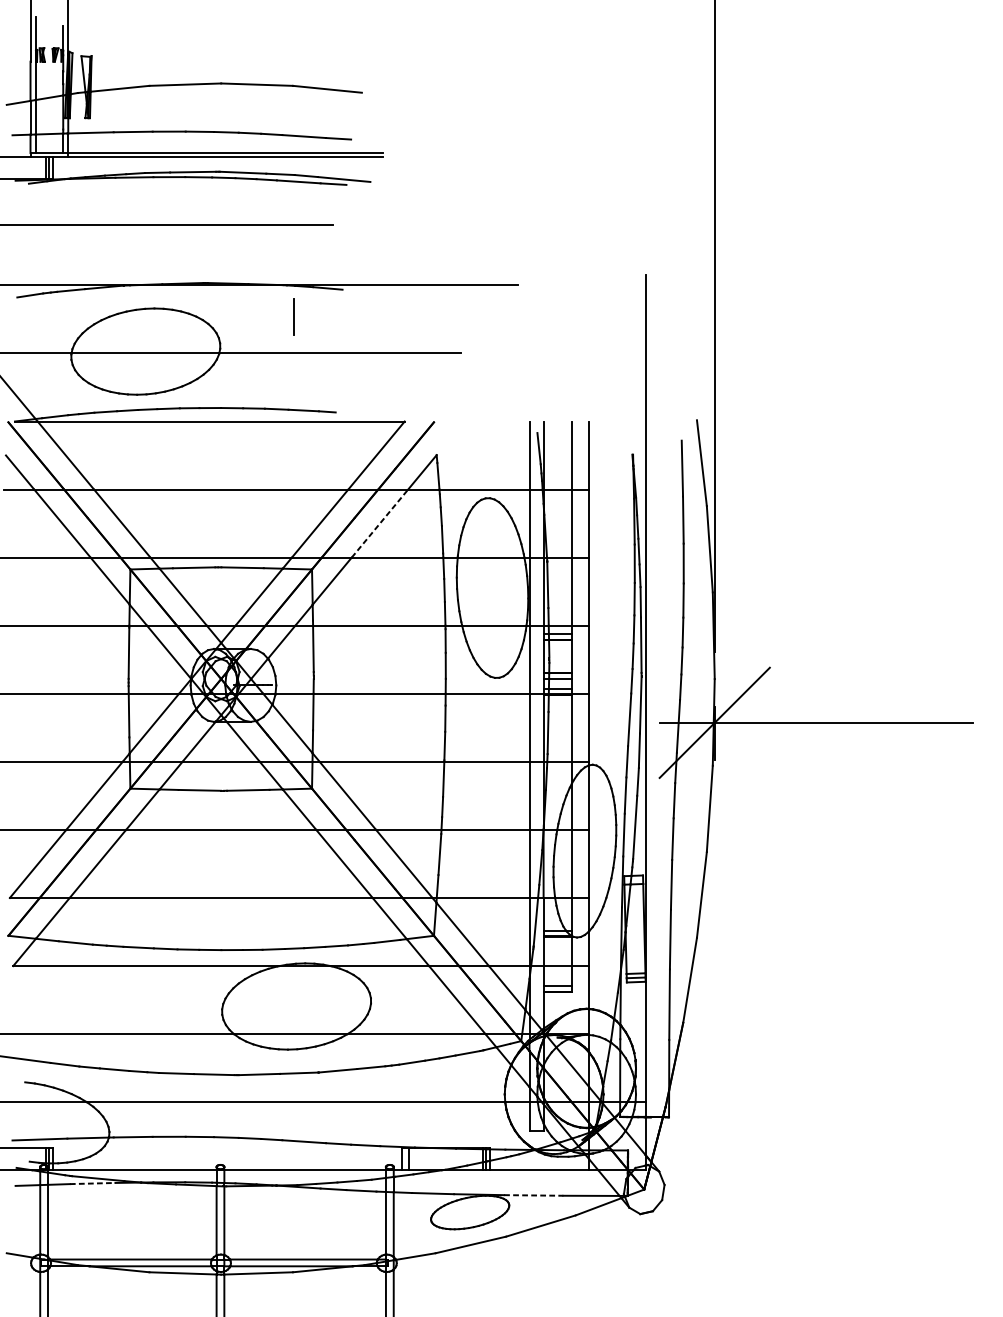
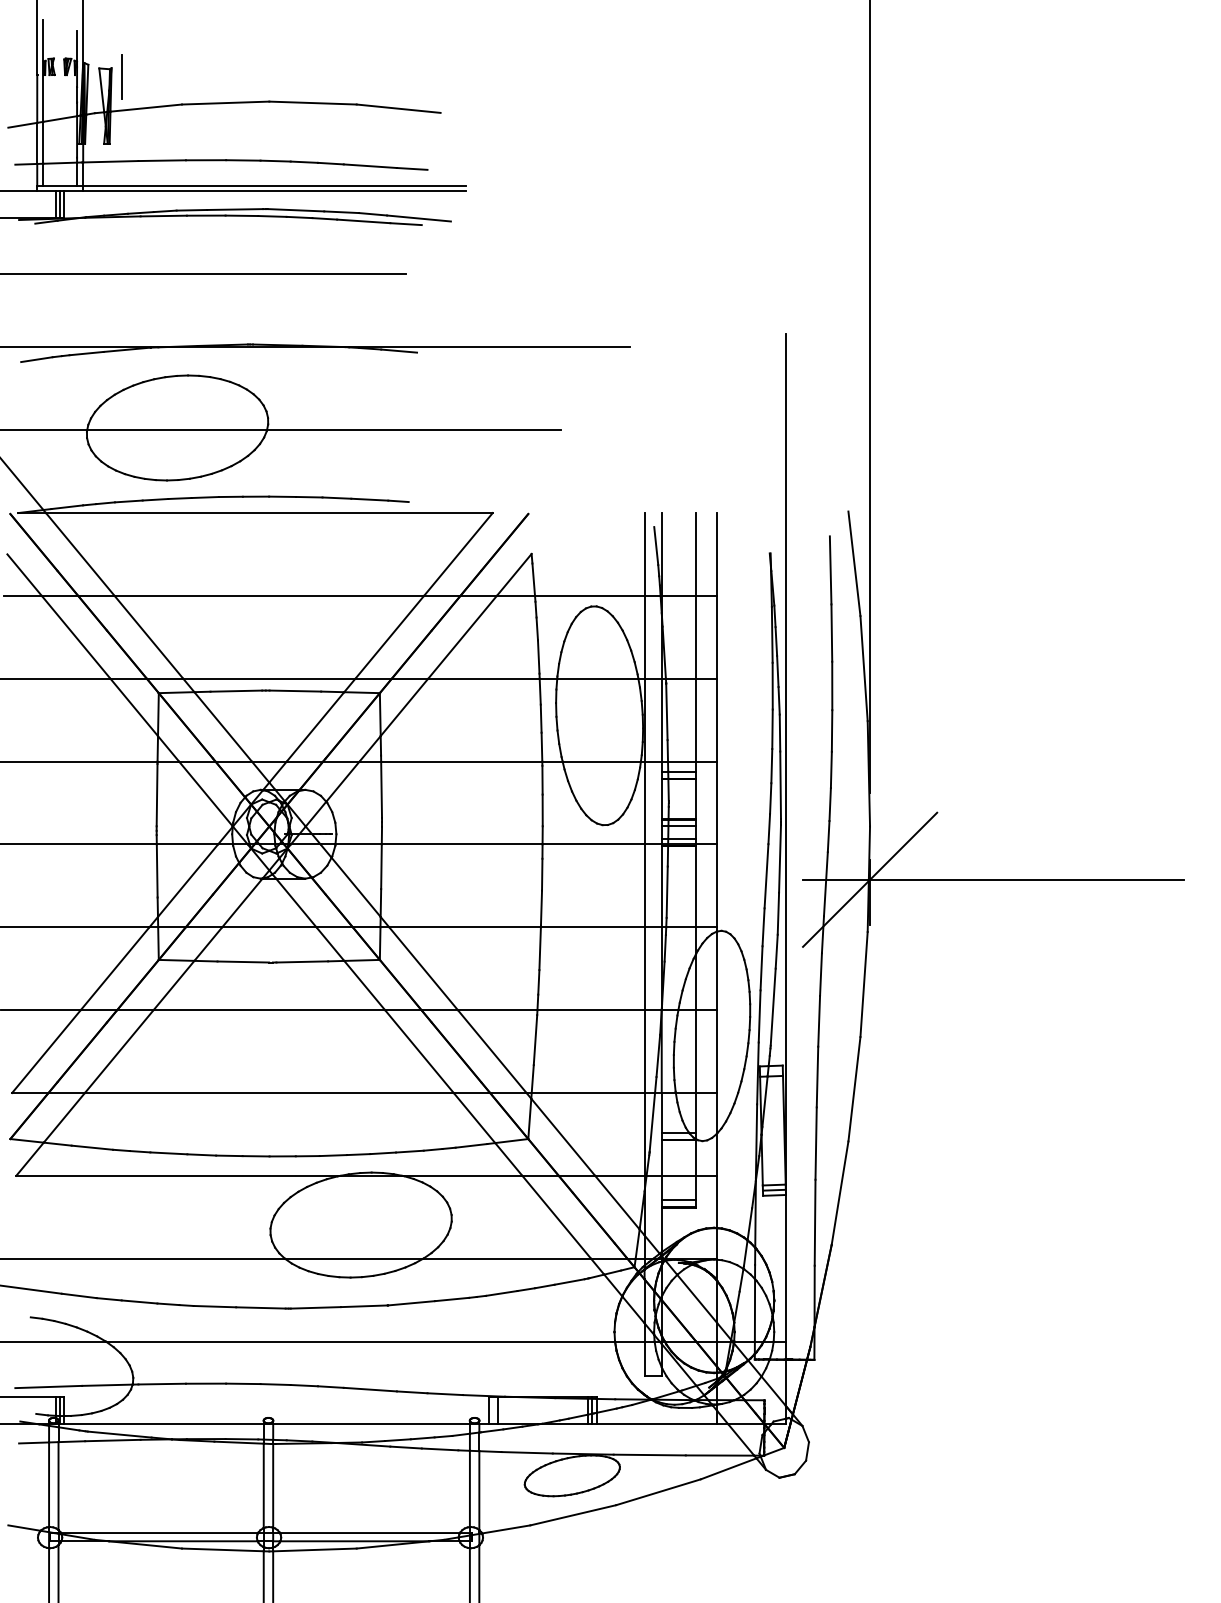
line: (293, 316) -> (121, 76), moved
line: (379, 523) -> (462, 637), dashed -> solid
line: (92, 1183) -> (112, 1440), dashed -> solid
line: (534, 1195) -> (650, 1455), dashed -> solid

